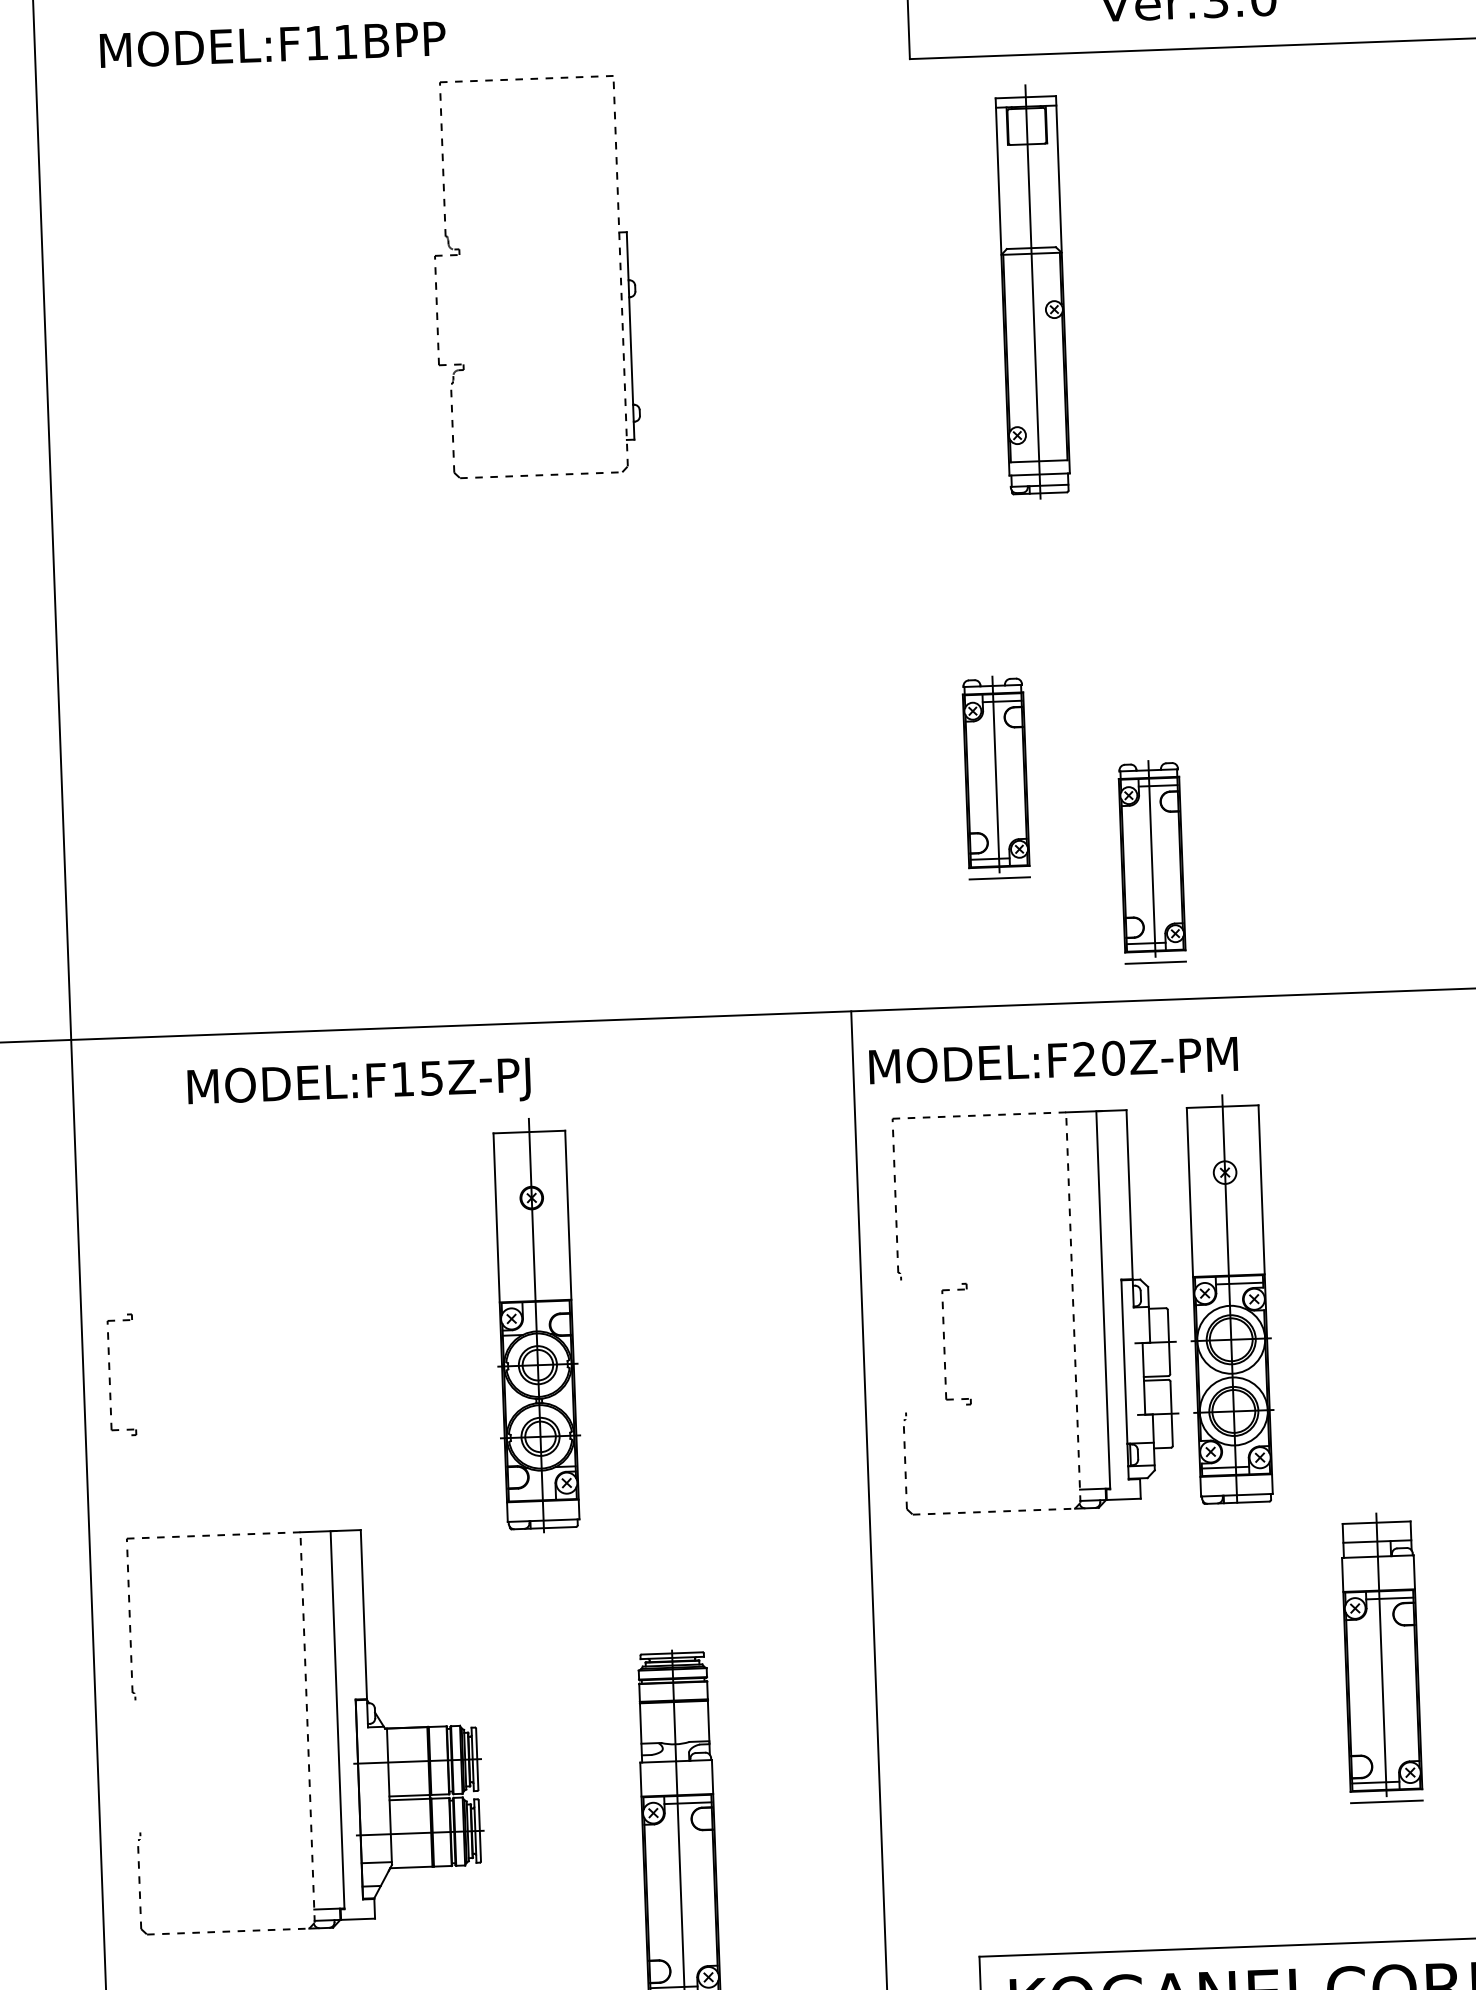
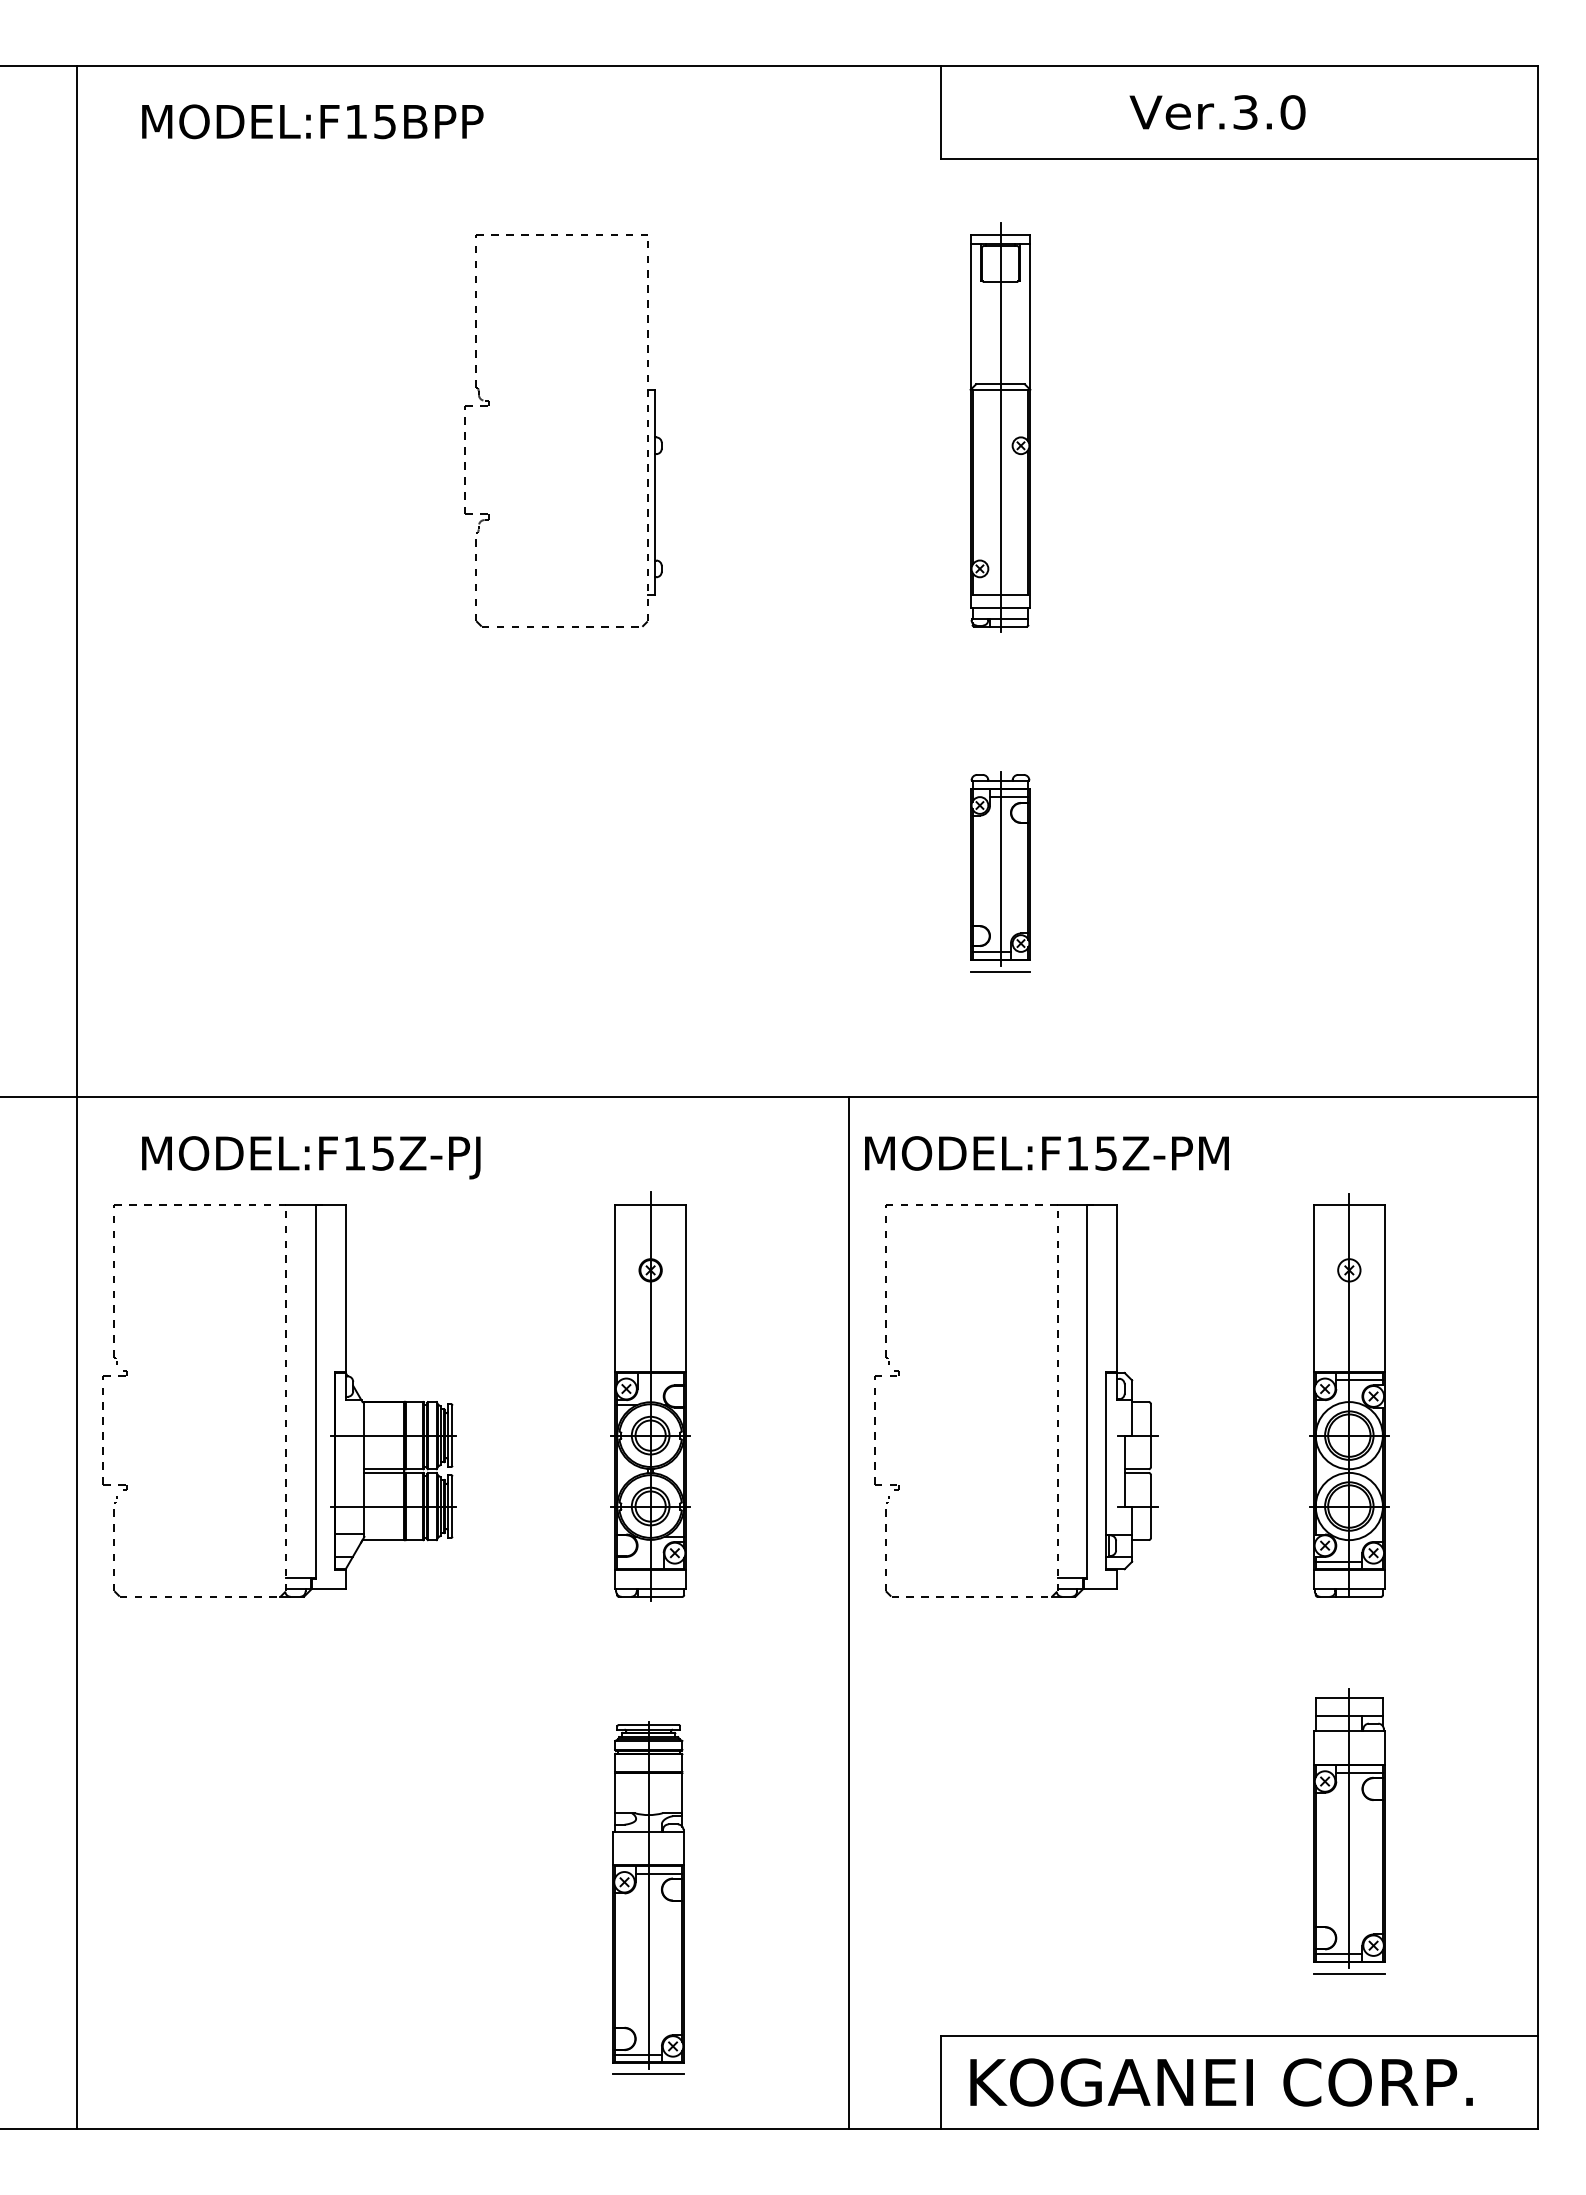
text: (345, 42) -> (384, 122), MODEL:F11BPP -> MODEL:F15BPP
part: (459, 254) -> (489, 405), moved
part: (1032, 291) -> (1000, 427), moved
part: (1152, 861) -> (1151, 960), removed
text: (1098, 1058) -> (1091, 1153), MODEL:F20Z-PM -> MODEL:F15Z-PM
text: (359, 1085) -> (311, 1157), moved
part: (1229, 1299) -> (1349, 1395), moved
part: (536, 1325) -> (650, 1396), moved
part: (945, 1347) -> (875, 1432), moved
part: (1381, 1658) -> (1349, 1831), moved
part: (306, 1729) -> (284, 1400), moved

